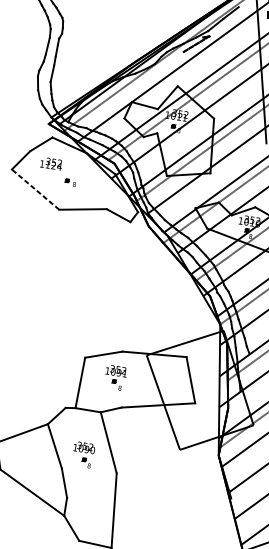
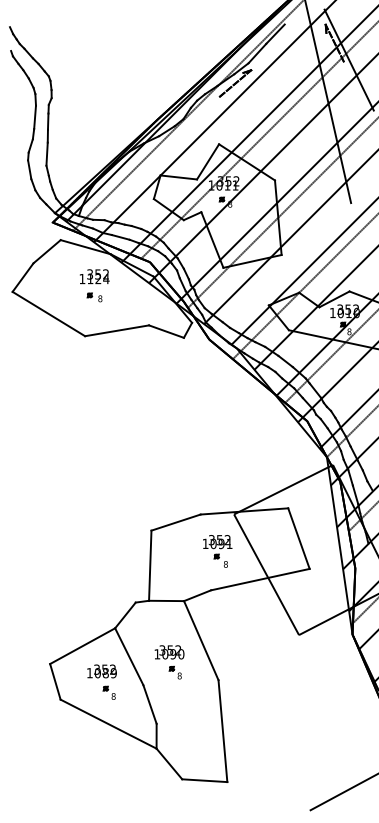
text: (51, 163) -> (94, 276), moved
line: (35, 189) -> (48, 313), dashed -> solid
part: (115, 377) -> (217, 551), moved
part: (32, 461) -> (101, 681), added

